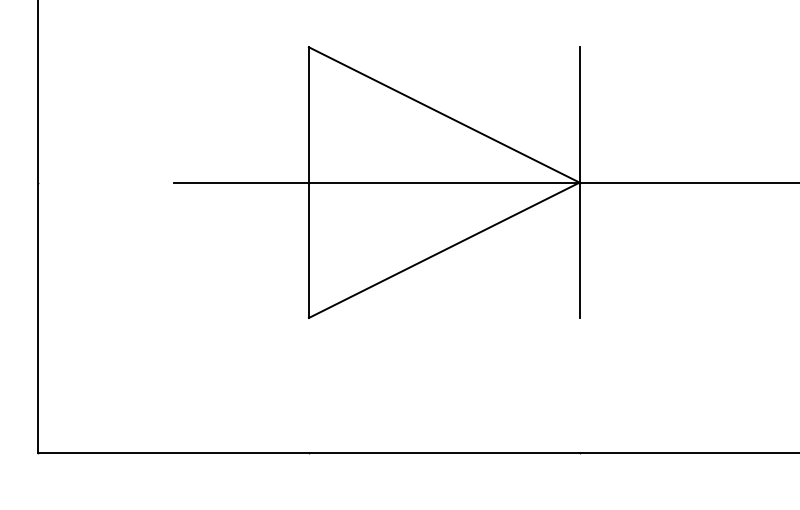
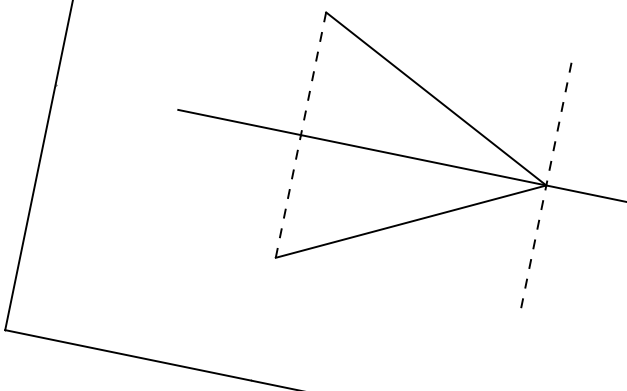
line: (308, 182) -> (300, 134), solid -> dashed
line: (579, 183) -> (546, 186), solid -> dashed

